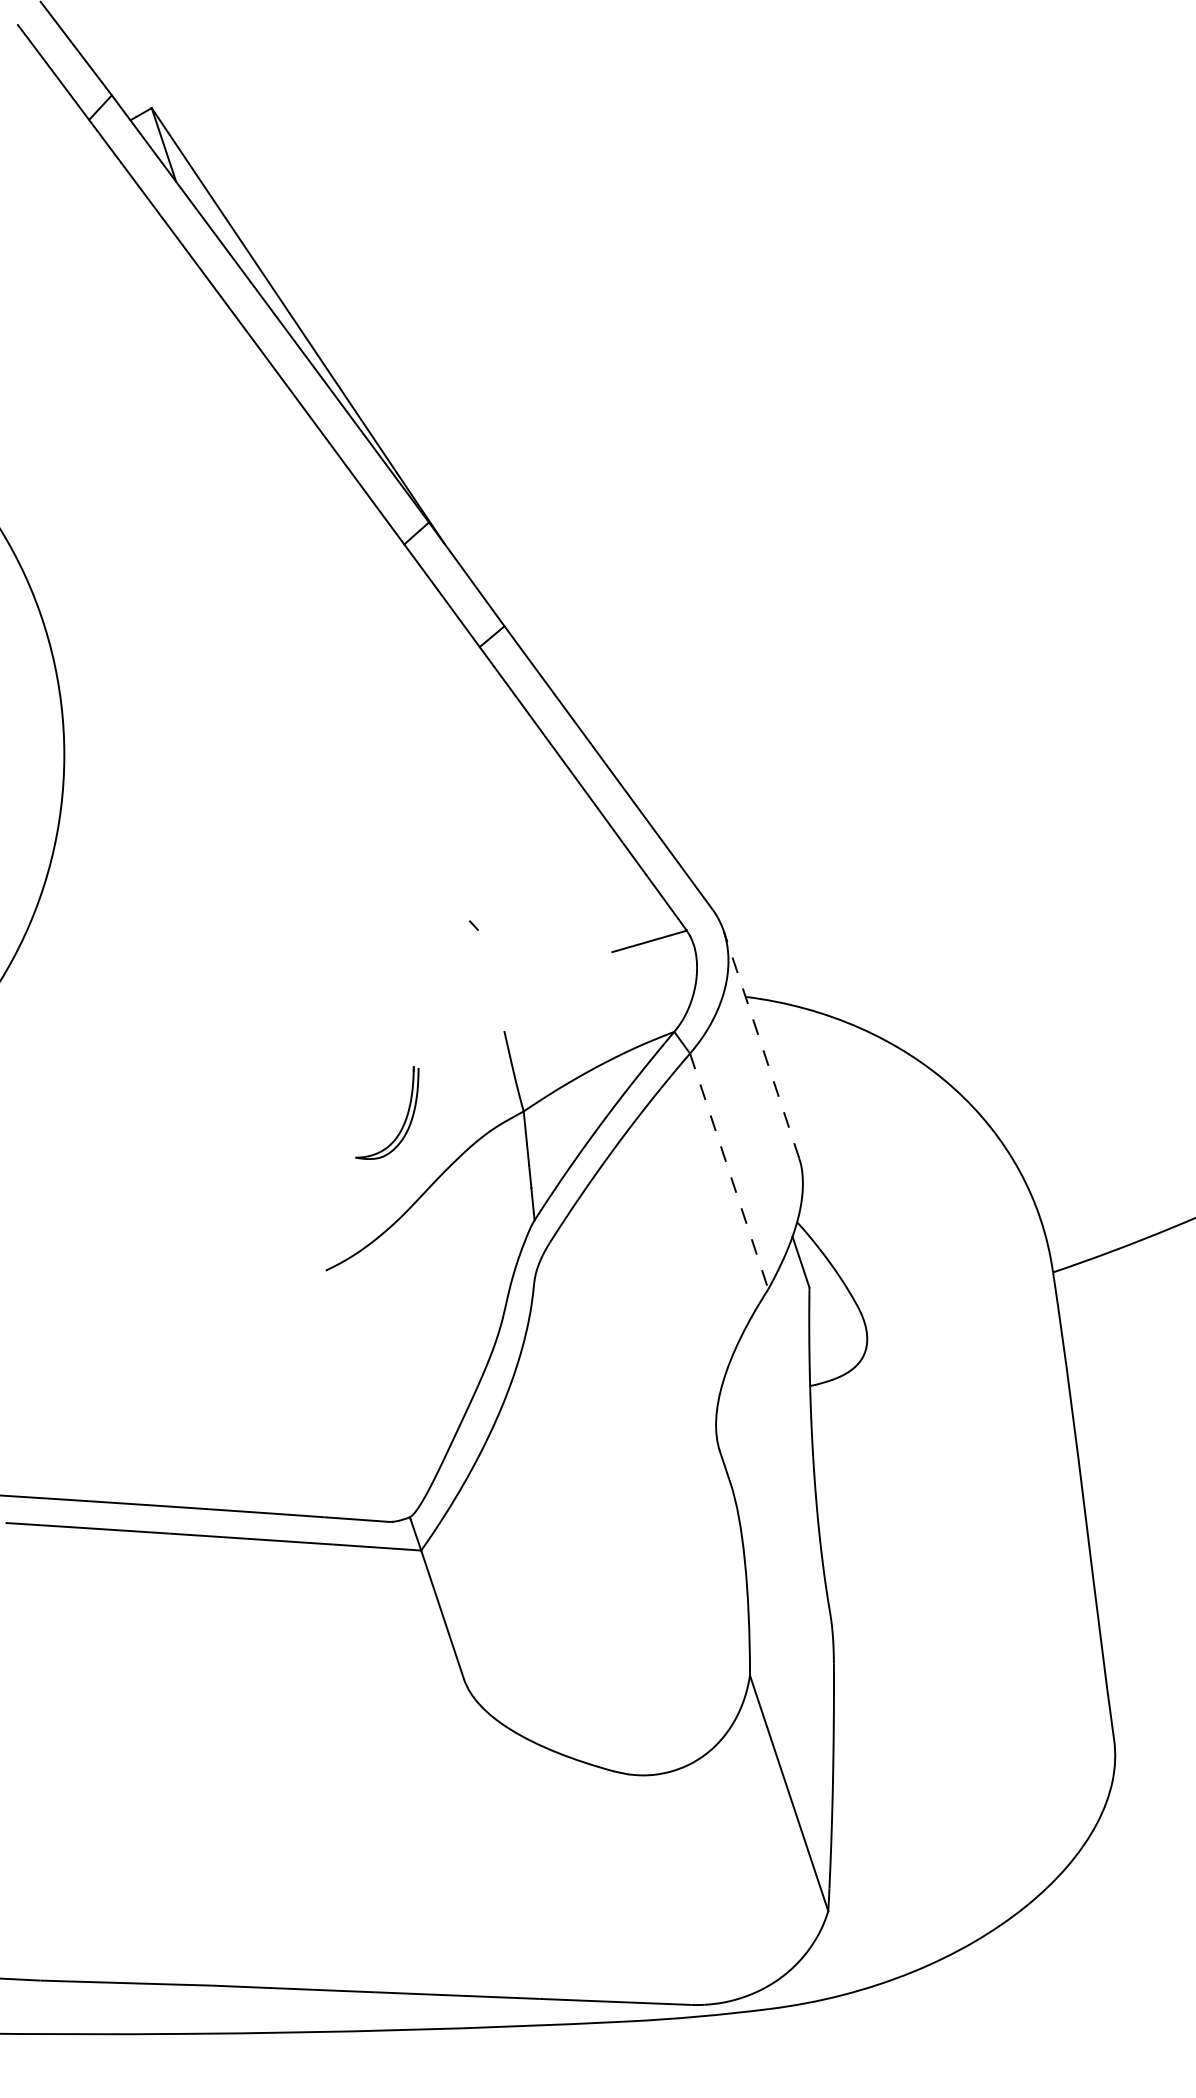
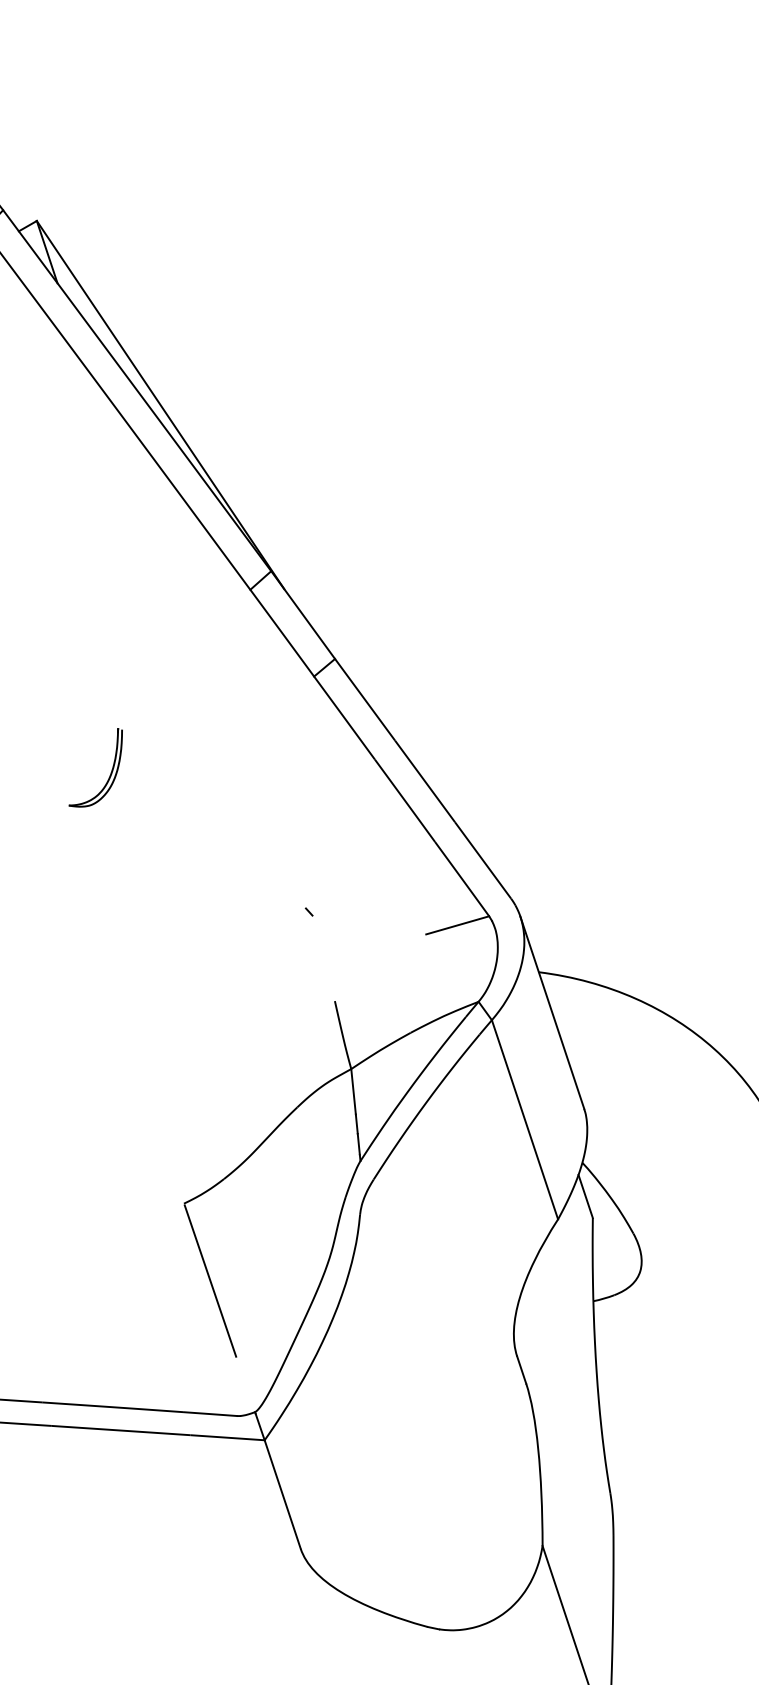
line: (761, 1044) -> (552, 1012), dashed -> solid
part: (405, 1117) -> (111, 771), moved
line: (729, 1171) -> (525, 1119), dashed -> solid
line: (356, 1361) -> (209, 1280), added

